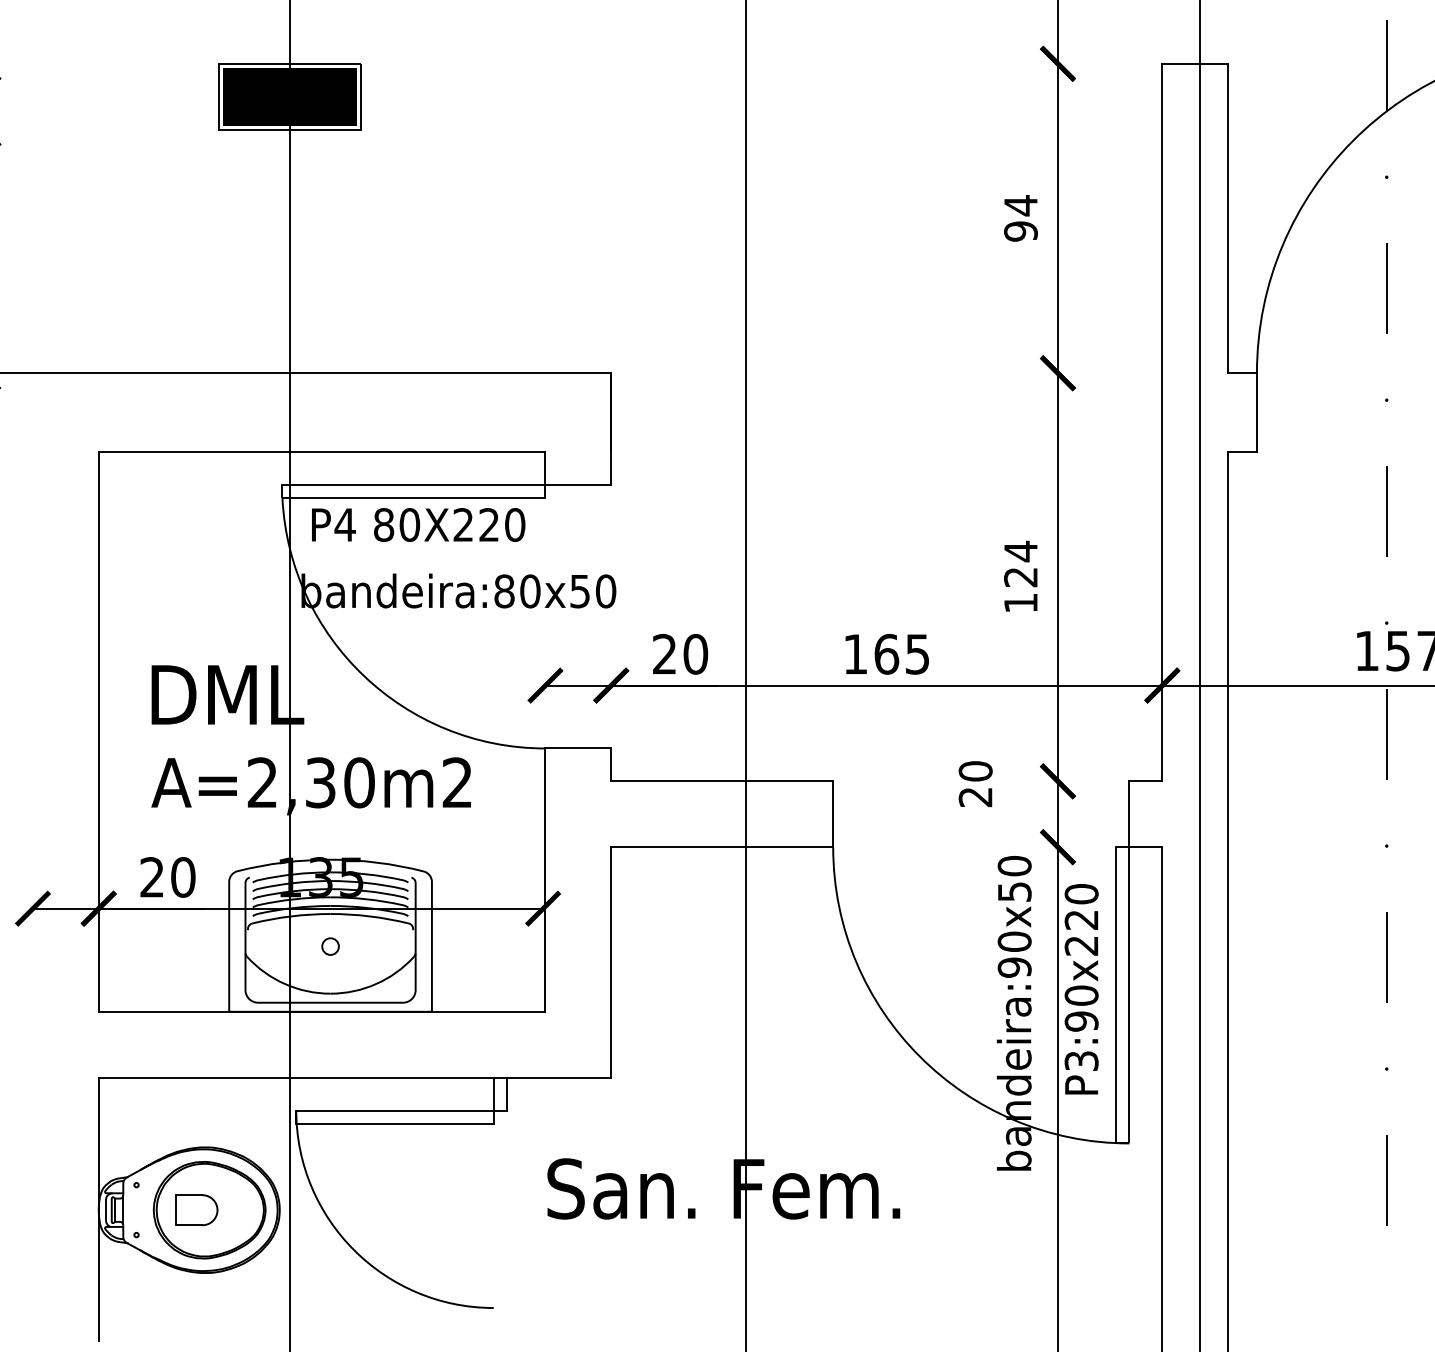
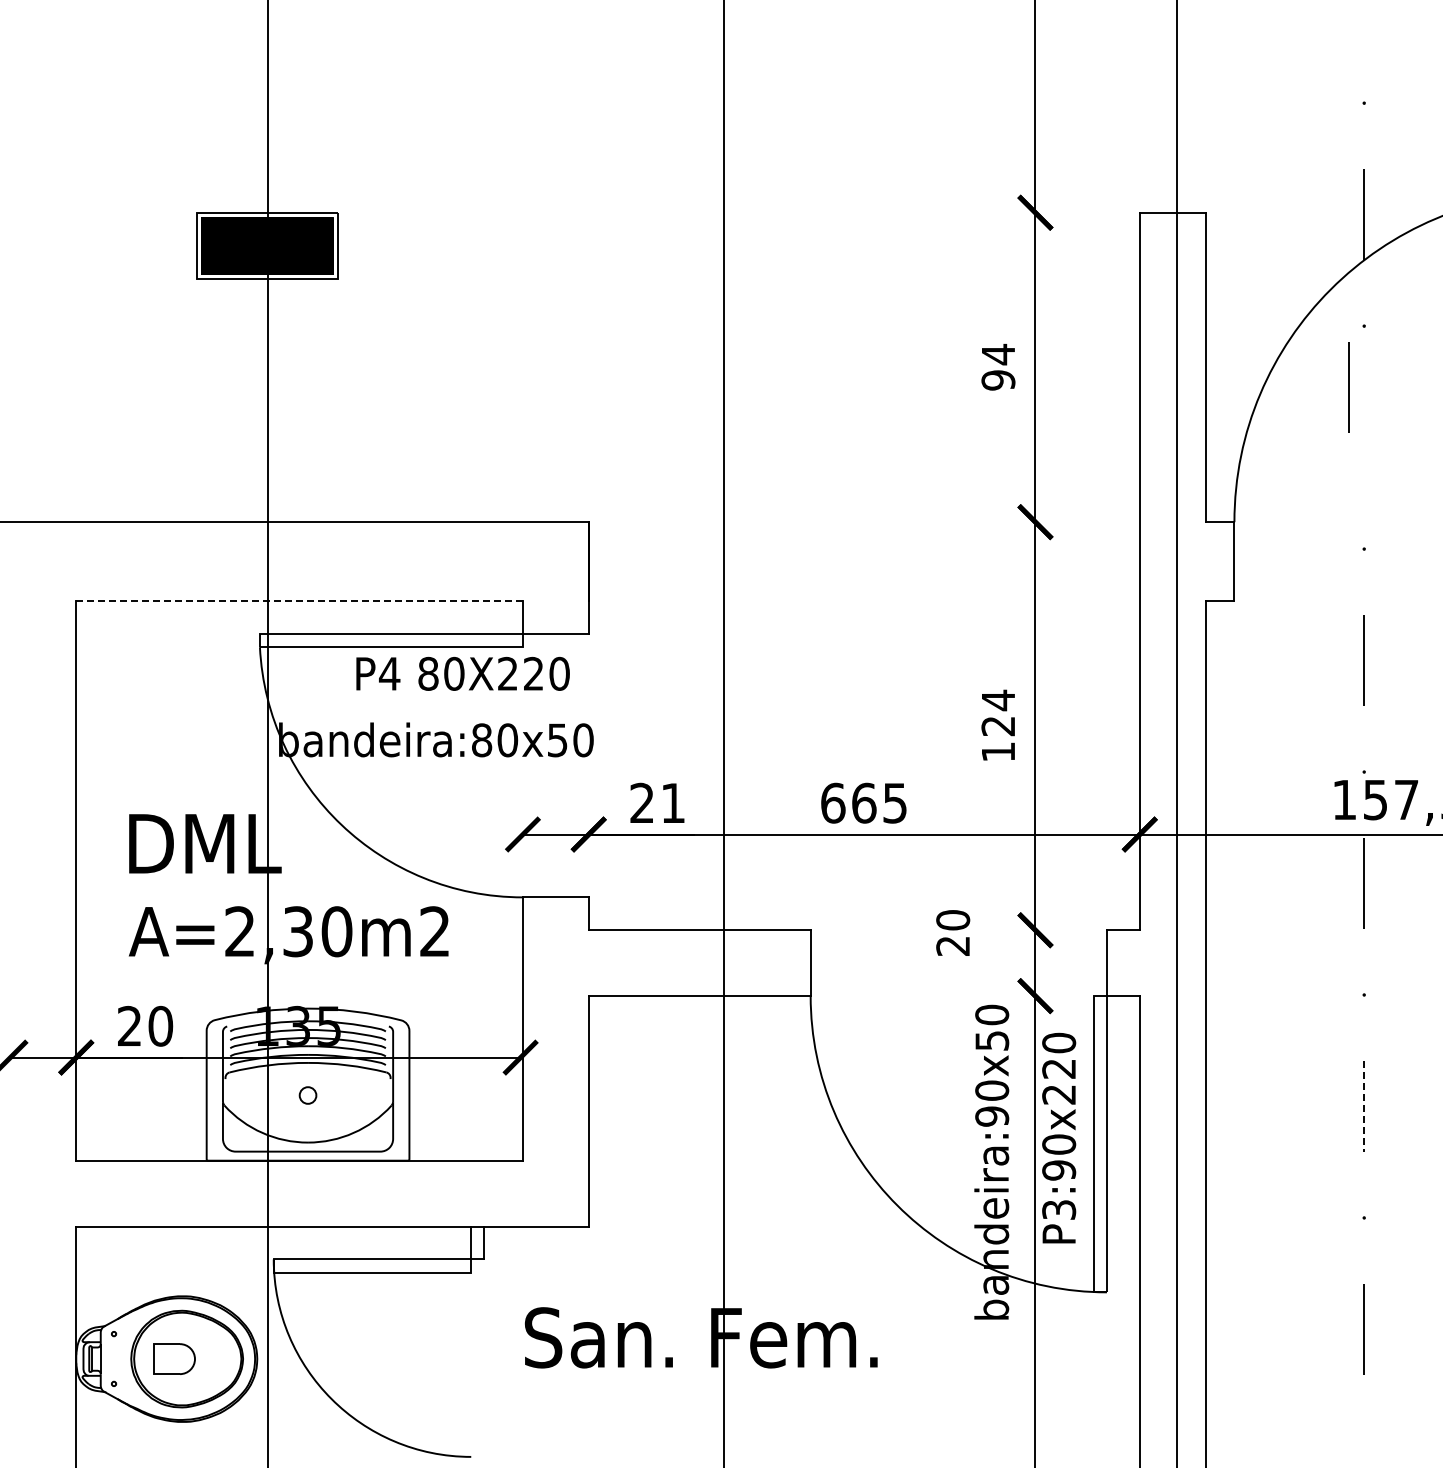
line: (1386, 288) -> (1348, 387), moved
line: (323, 452) -> (300, 601), solid -> dashed
text: (418, 524) -> (462, 673), moved
text: (696, 653) -> (673, 802), 20 -> 21
text: (856, 653) -> (833, 802), 165 -> 665
line: (1387, 957) -> (1364, 1106), solid -> dashed

